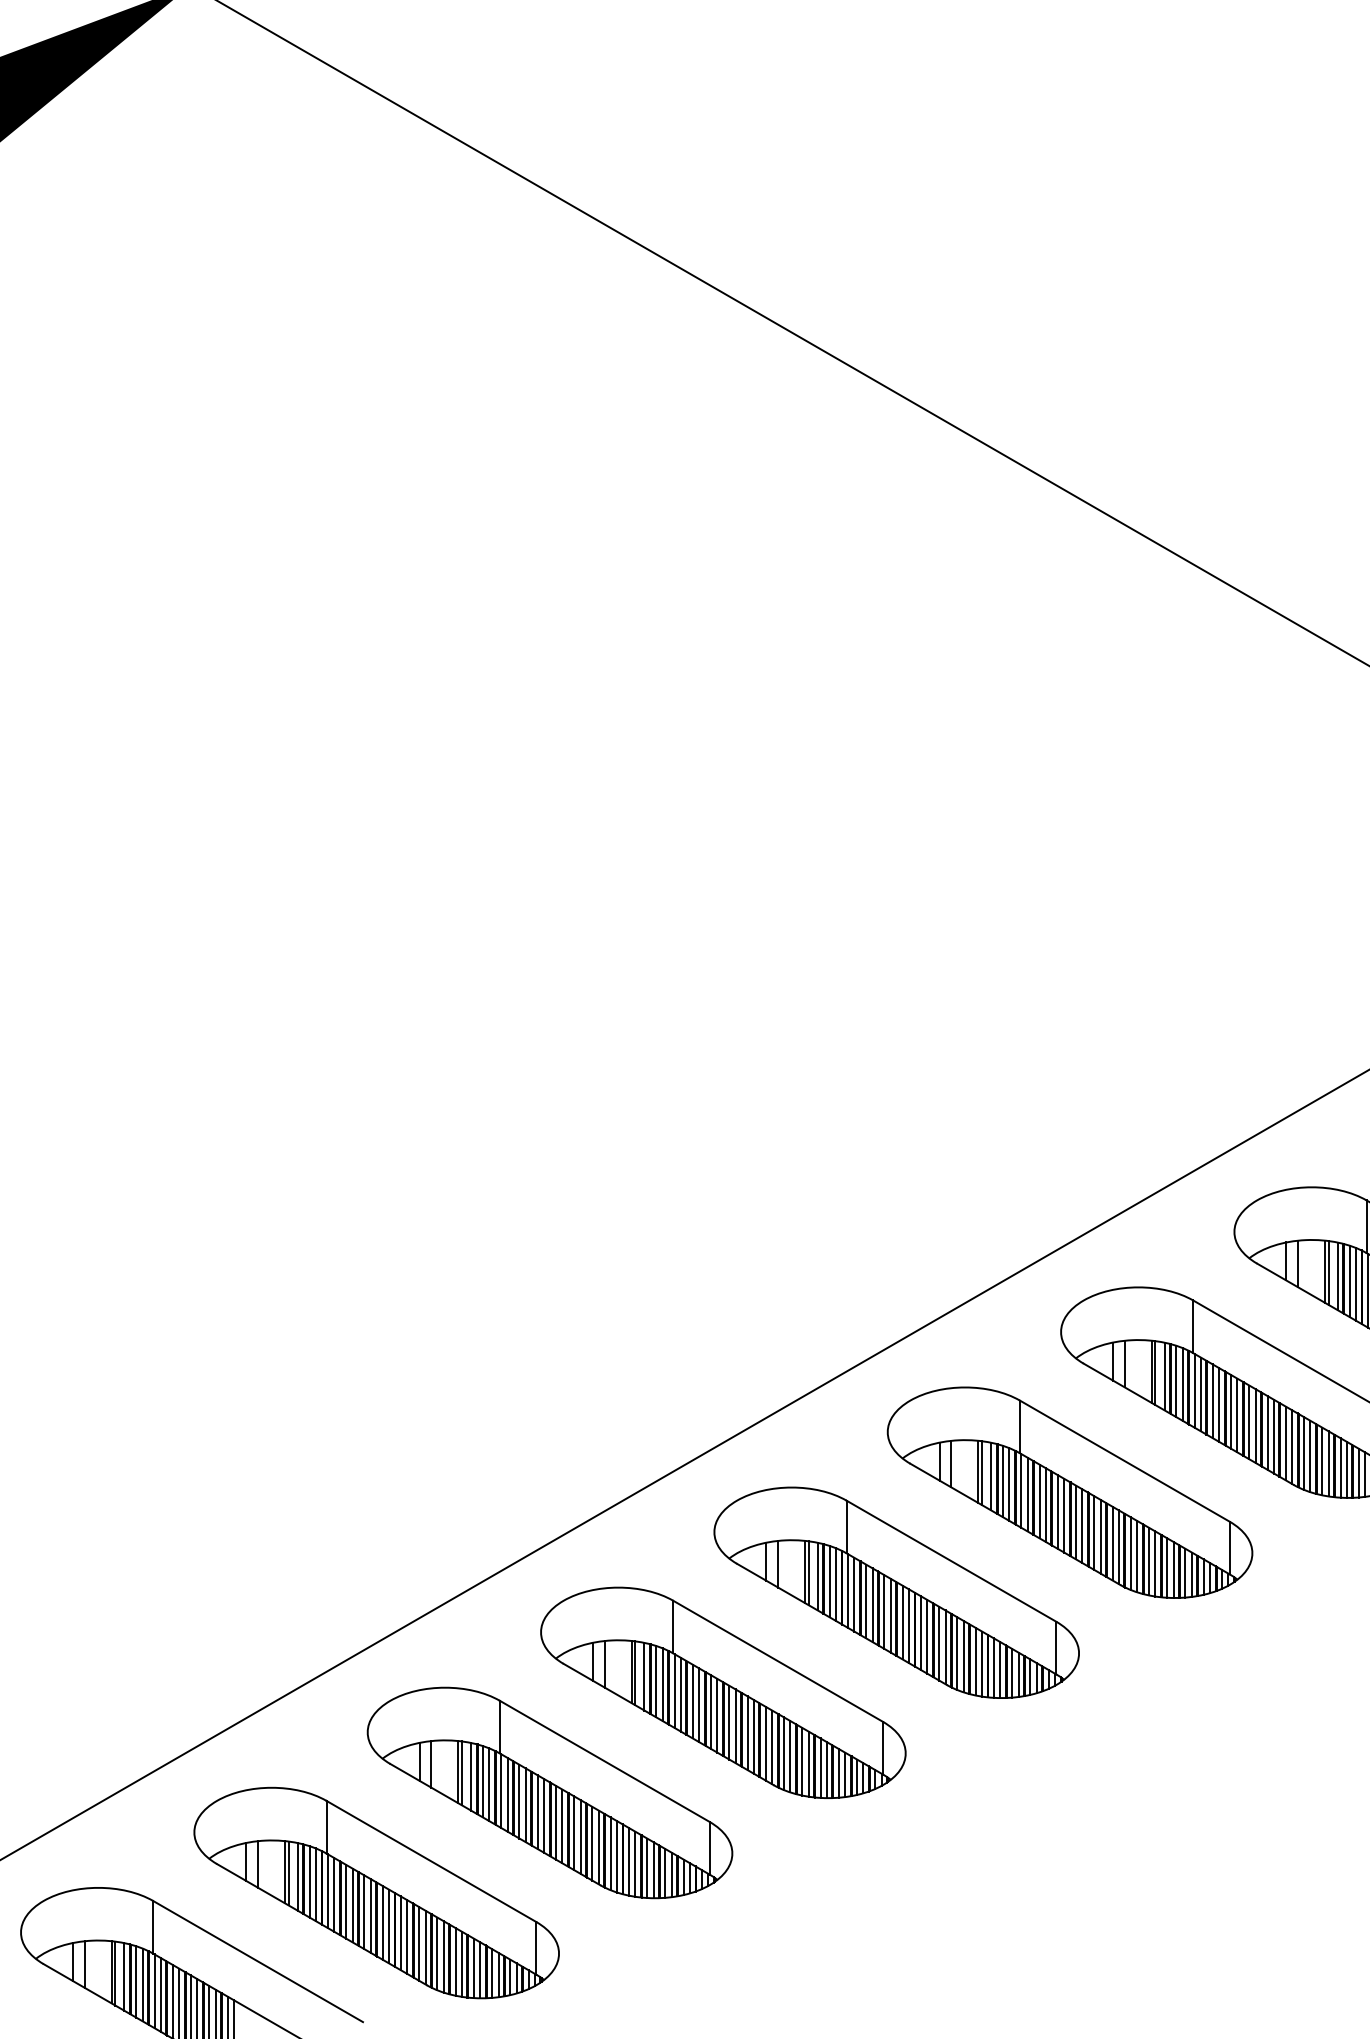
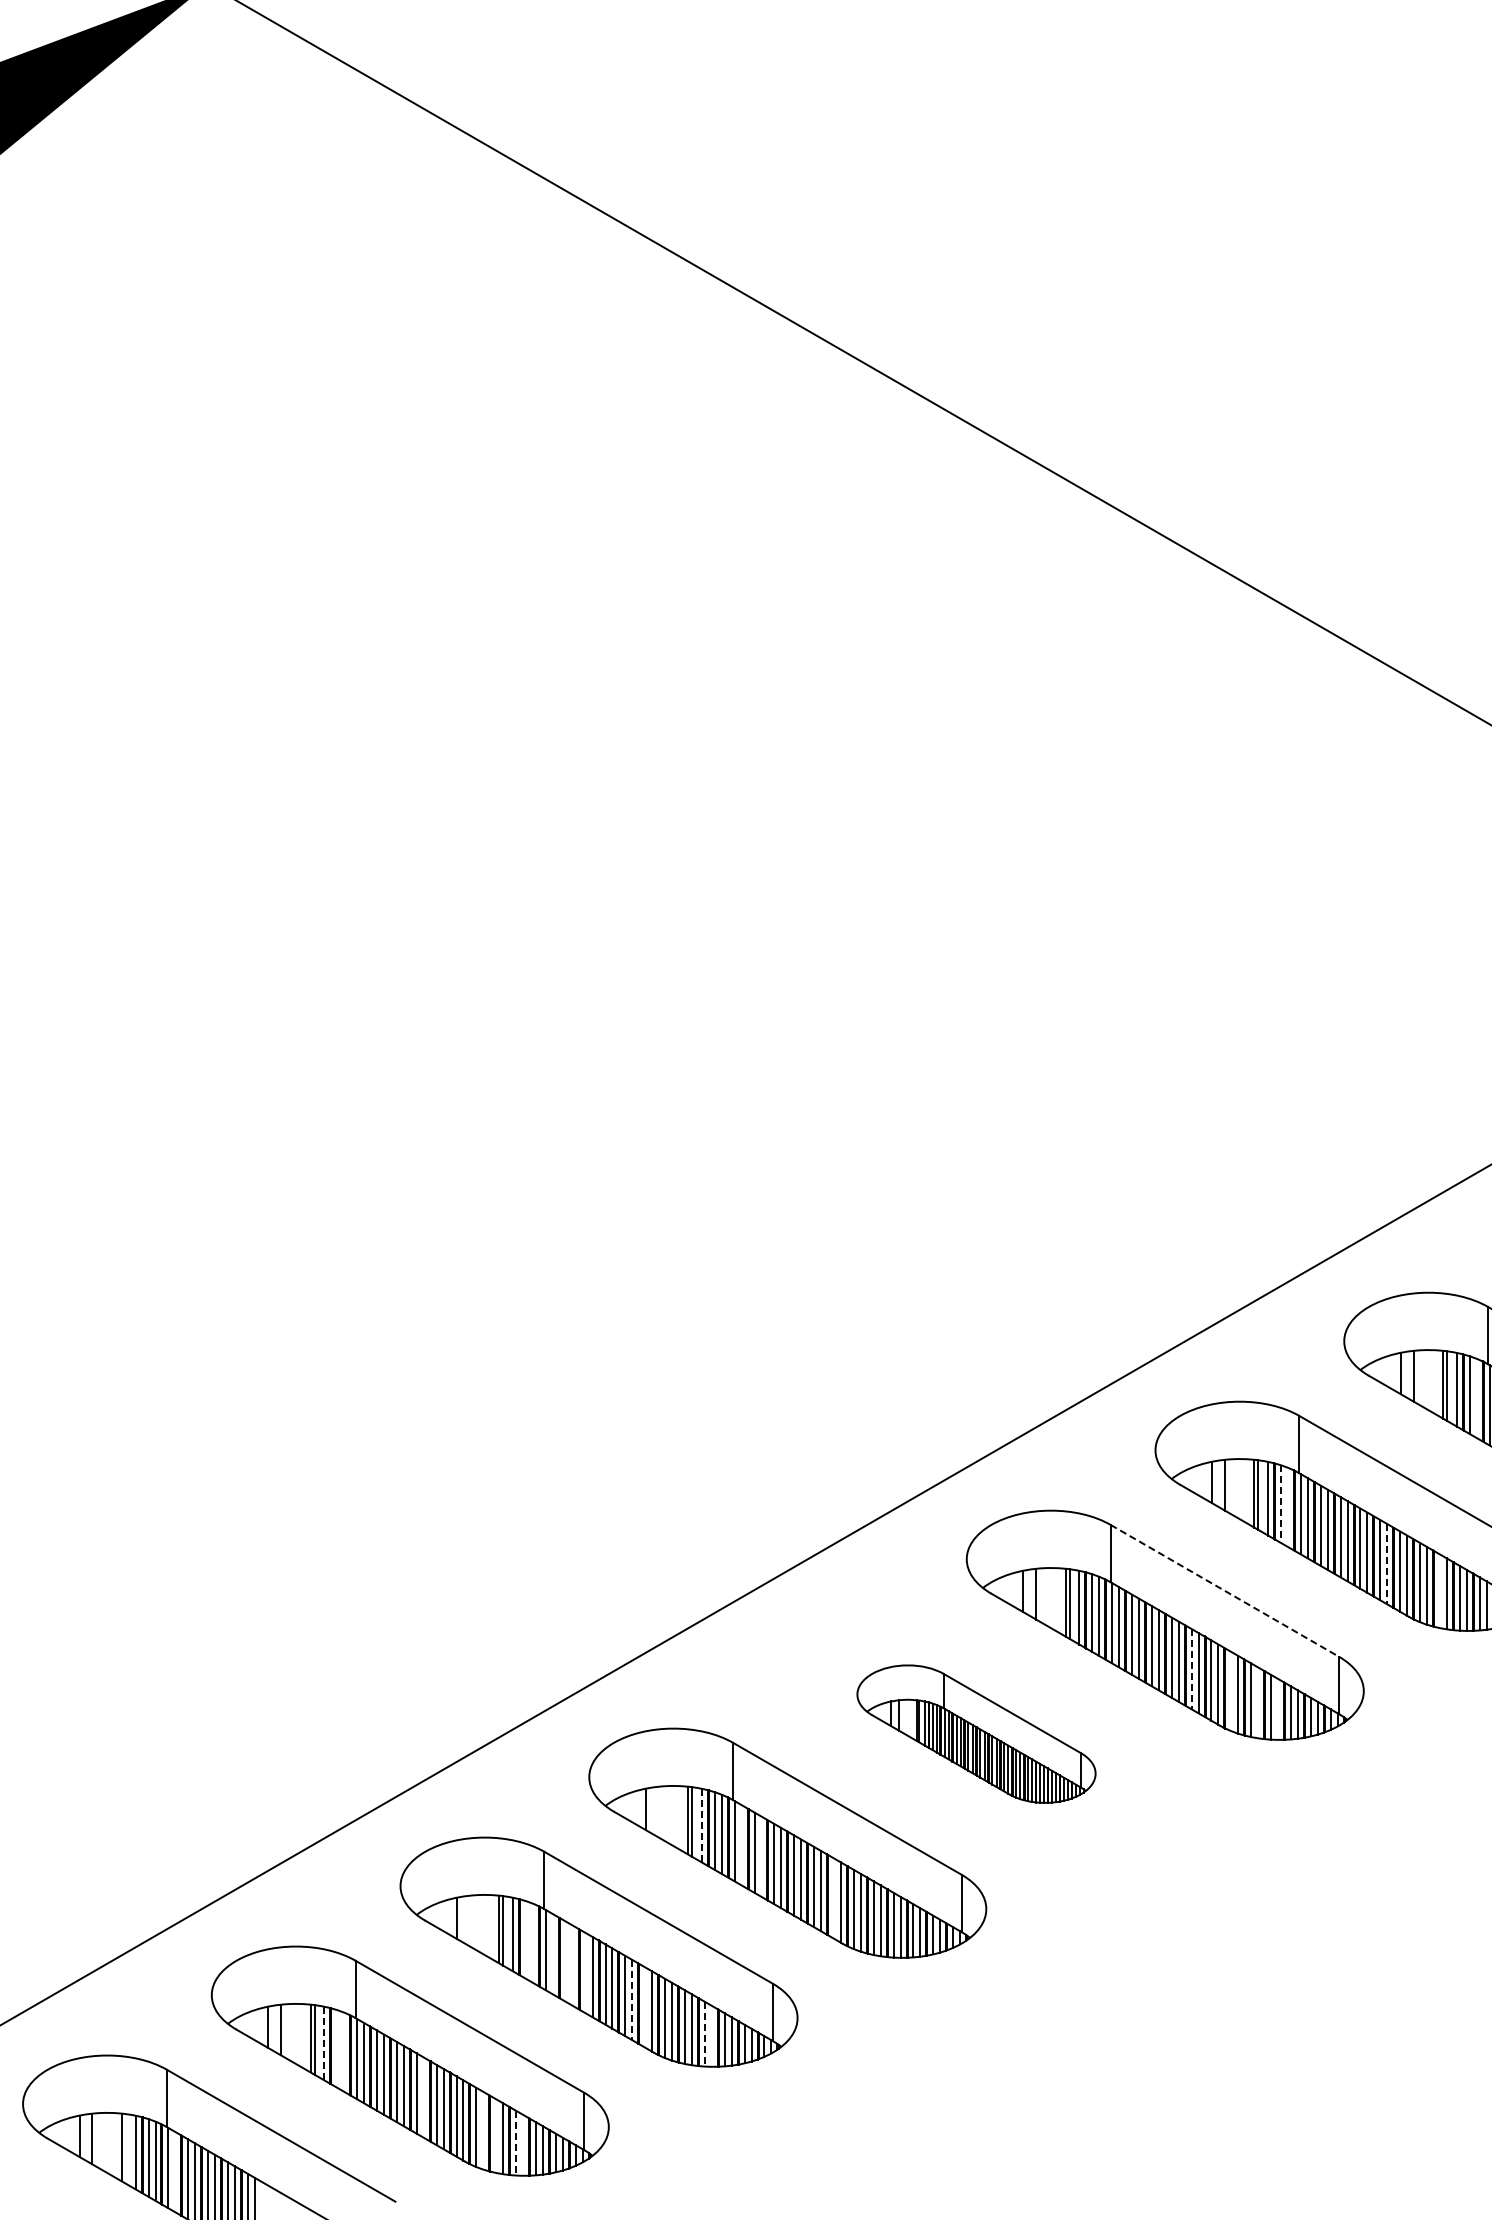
line: (1355, 1284) -> (1476, 1398), removed
line: (1176, 1381) -> (1281, 1504), solid -> dashed
line: (1182, 1384) -> (1287, 1507), removed
line: (1274, 1436) -> (1387, 1564), solid -> dashed
line: (1124, 1460) -> (1224, 1590), solid -> dashed
line: (1321, 1461) -> (1439, 1591), removed
line: (1094, 1533) -> (1191, 1669), solid -> dashed
line: (1130, 1553) -> (1231, 1691), removed
line: (1155, 1563) -> (1258, 1702), removed
line: (1174, 1569) -> (1278, 1708), removed
part: (896, 1592) -> (976, 1733), size x0.6
line: (604, 1663) -> (658, 1811), removed
line: (644, 1676) -> (701, 1825), solid -> dashed
line: (680, 1694) -> (741, 1845), removed
line: (699, 1705) -> (761, 1856), removed
line: (765, 1743) -> (833, 1898), removed
line: (431, 1763) -> (469, 1920), removed
line: (483, 1781) -> (526, 1939), removed
line: (488, 1784) -> (532, 1942), removed
line: (507, 1795) -> (552, 1954), removed
line: (519, 1801) -> (565, 1961), removed
line: (525, 1805) -> (572, 1965), removed
line: (537, 1811) -> (585, 1972), removed
line: (580, 1837) -> (632, 2000), solid -> dashed
line: (592, 1843) -> (645, 2007), removed
line: (646, 1868) -> (704, 2034), solid -> dashed
line: (653, 1869) -> (711, 2035), removed
line: (297, 1876) -> (324, 2043), solid -> dashed
line: (309, 1881) -> (337, 2048), removed
line: (316, 1884) -> (344, 2051), removed
line: (388, 1926) -> (423, 2097), removed
line: (443, 1956) -> (483, 2130), removed
line: (455, 1961) -> (496, 2135), removed
line: (474, 1968) -> (516, 2143), solid -> dashed
line: (480, 1969) -> (523, 2144), removed
line: (115, 1973) -> (125, 2148), removed
line: (161, 1995) -> (175, 2172), removed

